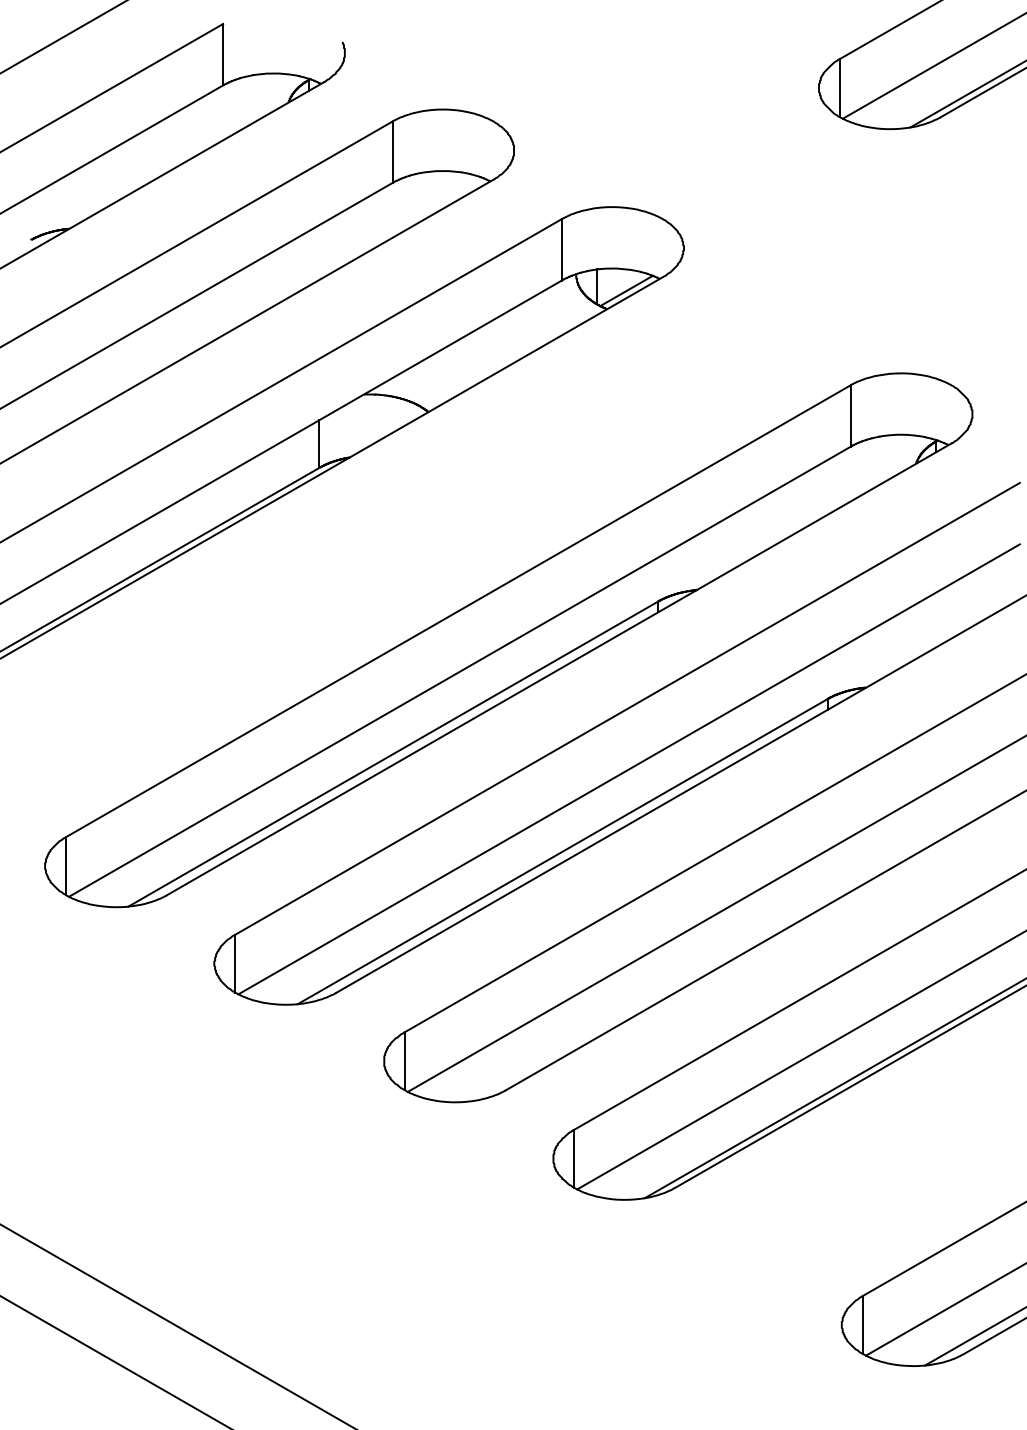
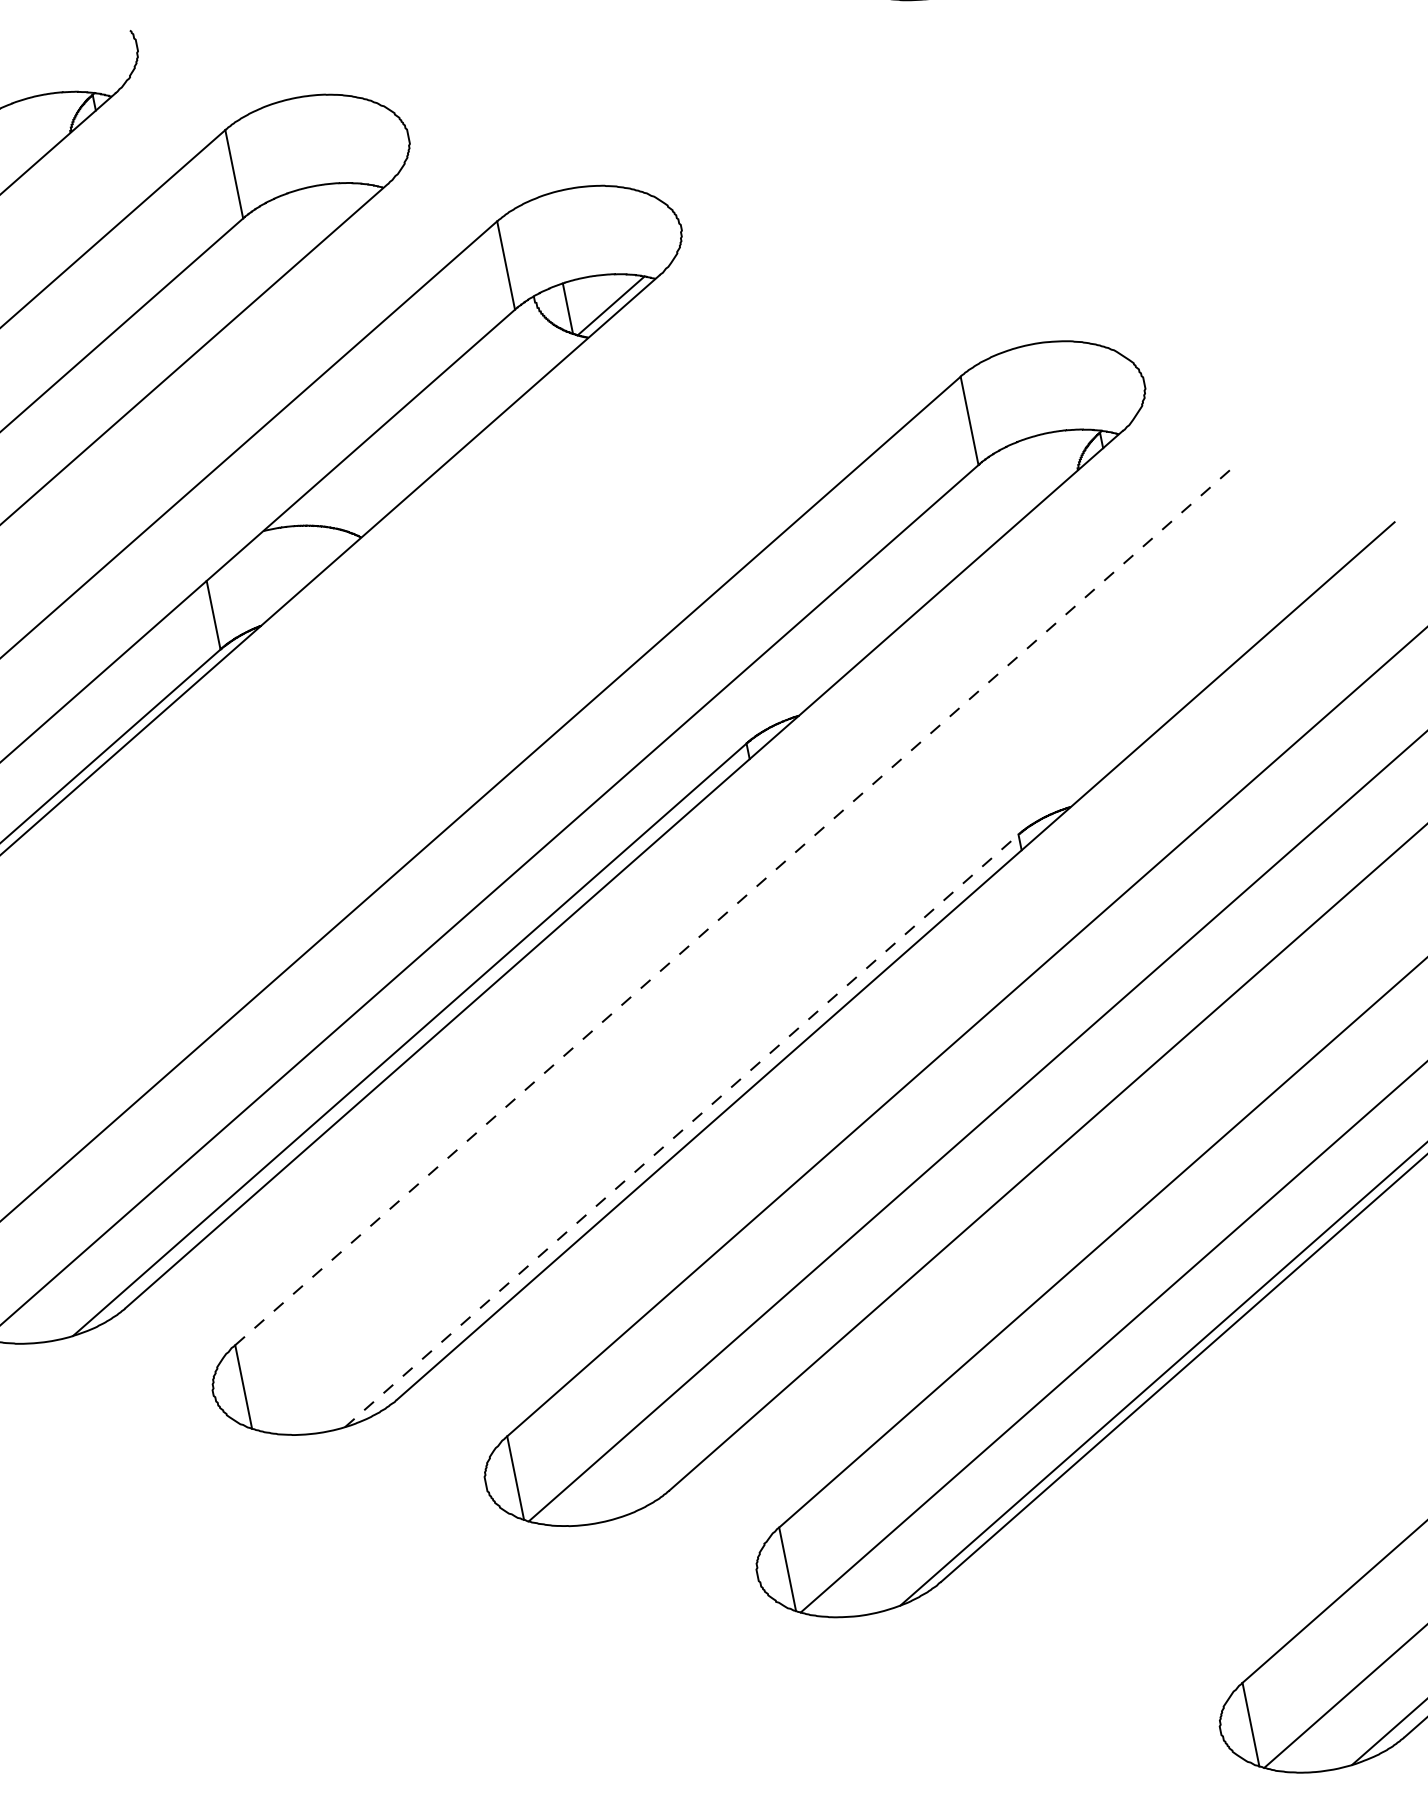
line: (627, 708) -> (733, 906), solid -> dashed
line: (628, 769) -> (752, 993), removed
line: (562, 851) -> (681, 1130), solid -> dashed

